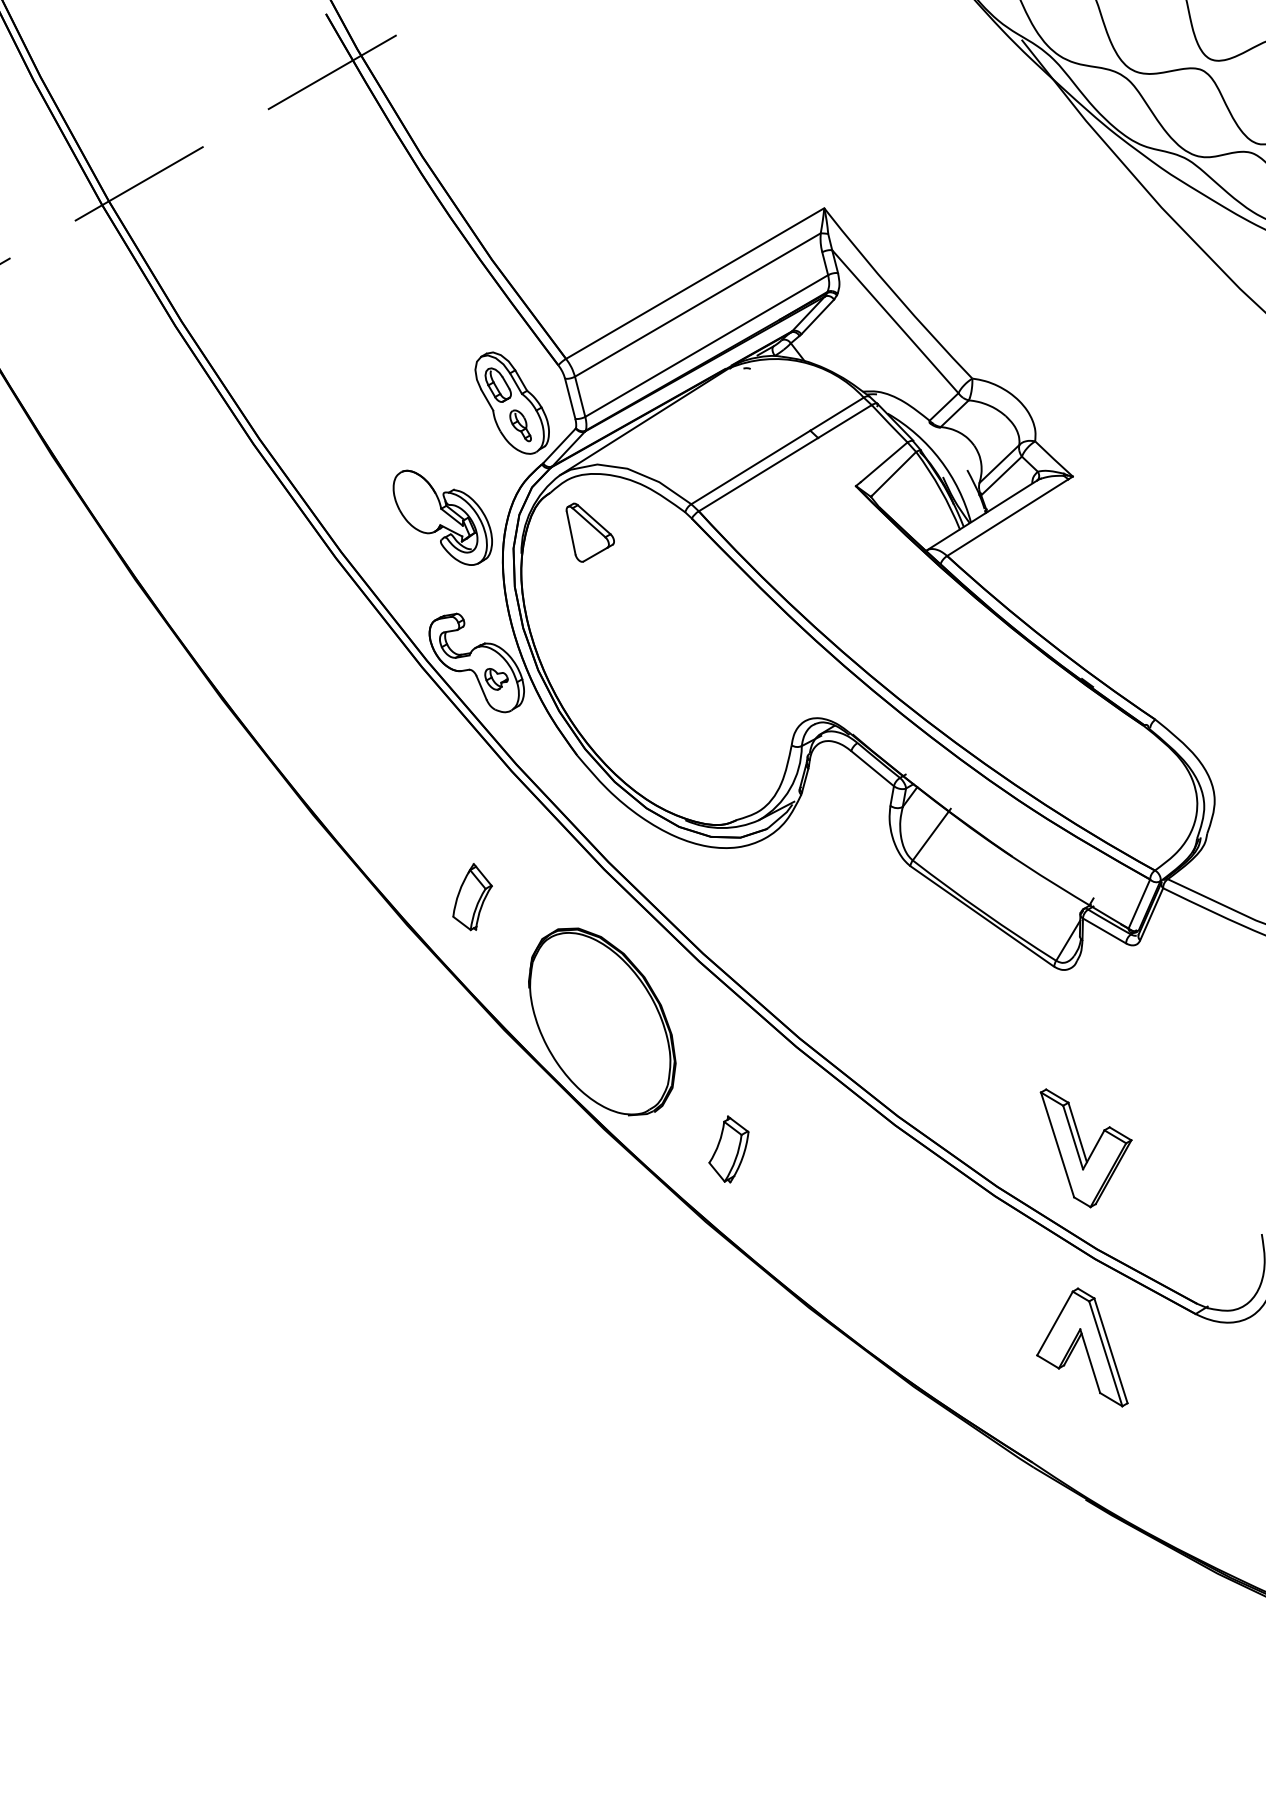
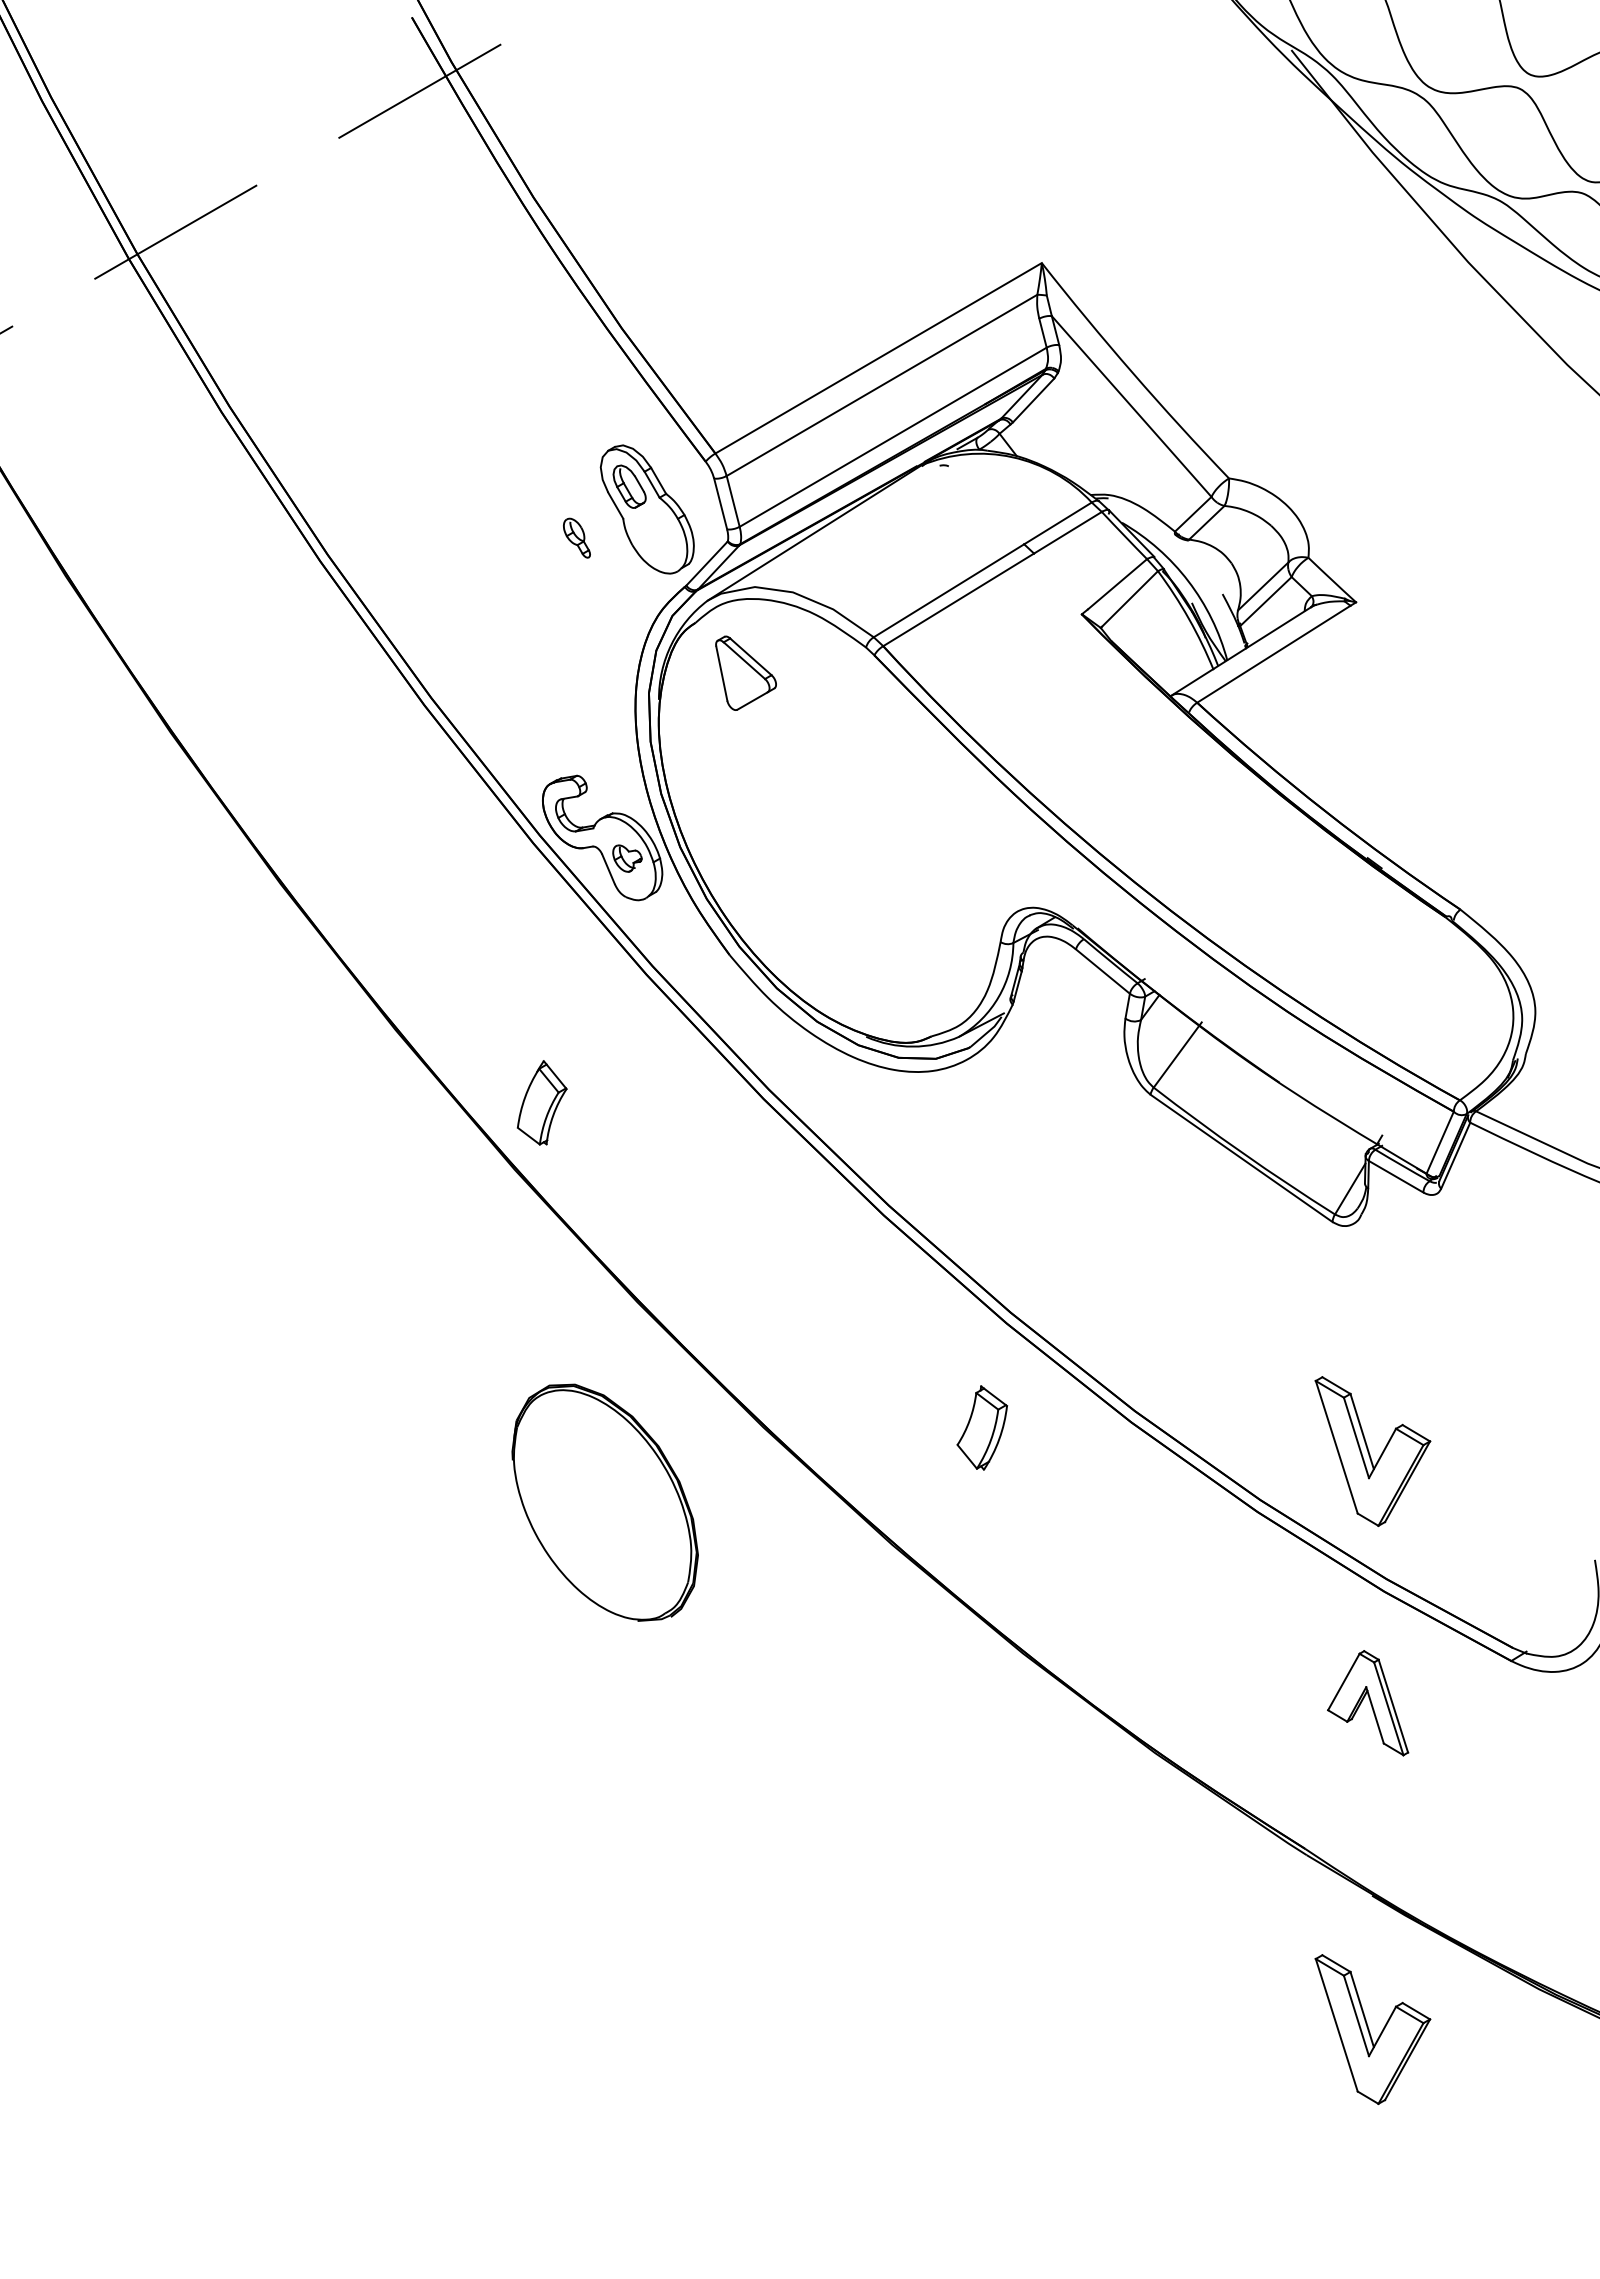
part: (520, 425) -> (576, 537), moved
part: (442, 517) -> (559, 654), removed
part: (472, 896) -> (541, 1102), moved
part: (601, 1021) -> (604, 1502), moved
part: (729, 1149) -> (982, 1427), moved
part: (1081, 1346) -> (1367, 1702), size x0.7
part: (1085, 1605) -> (1372, 2029), added

